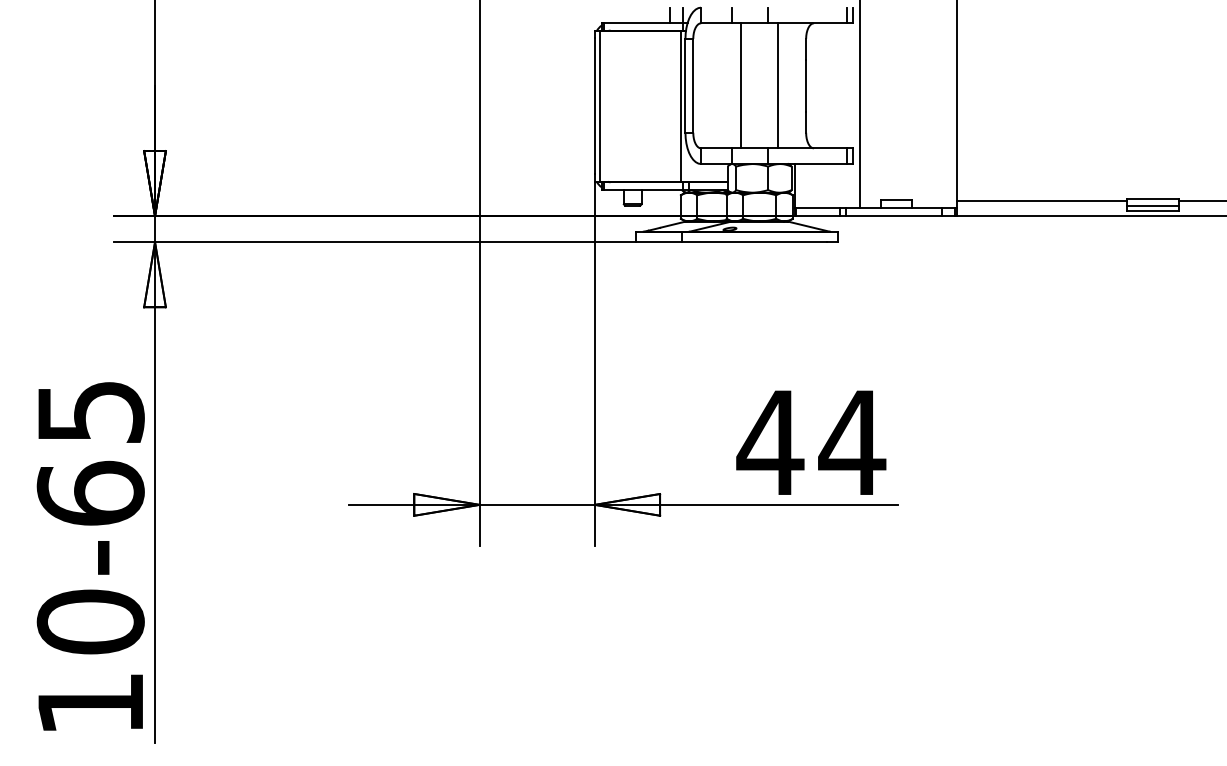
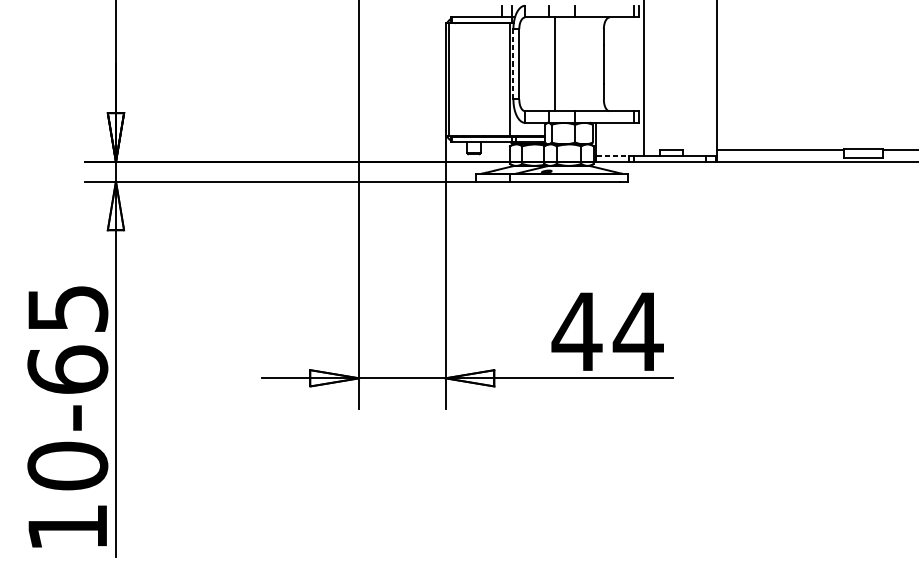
line: (685, 85) -> (513, 64), solid -> dashed
line: (777, 85) -> (582, 64), removed
line: (1152, 205) -> (863, 153), removed
line: (817, 208) -> (612, 156), solid -> dashed

